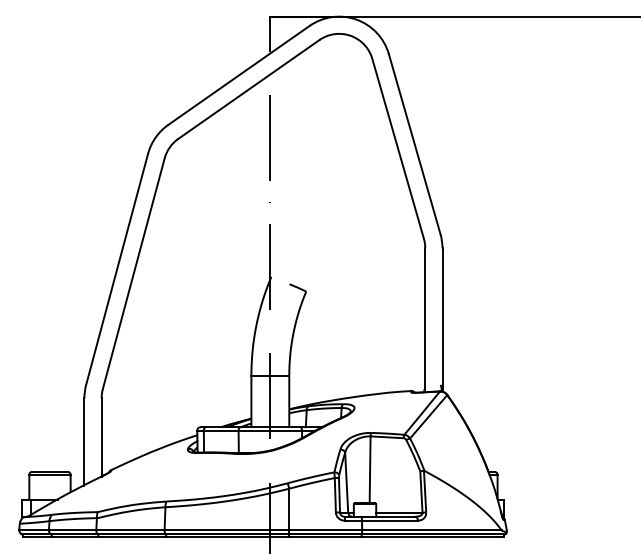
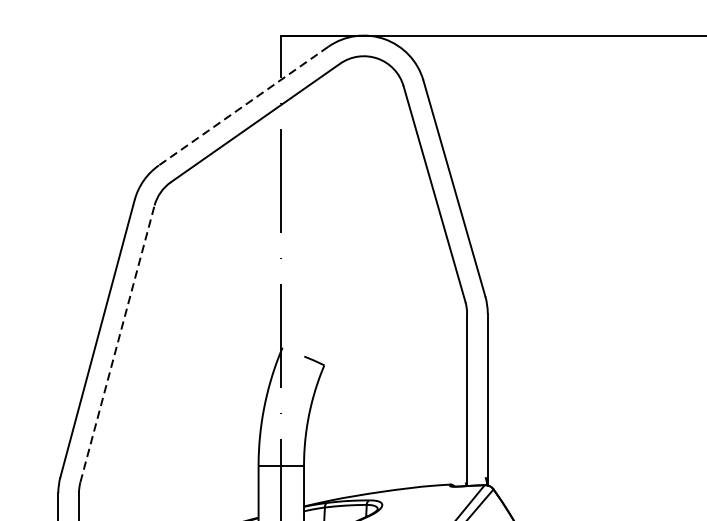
line: (238, 75) -> (243, 106), solid -> dashed
line: (133, 273) -> (117, 343), solid -> dashed

